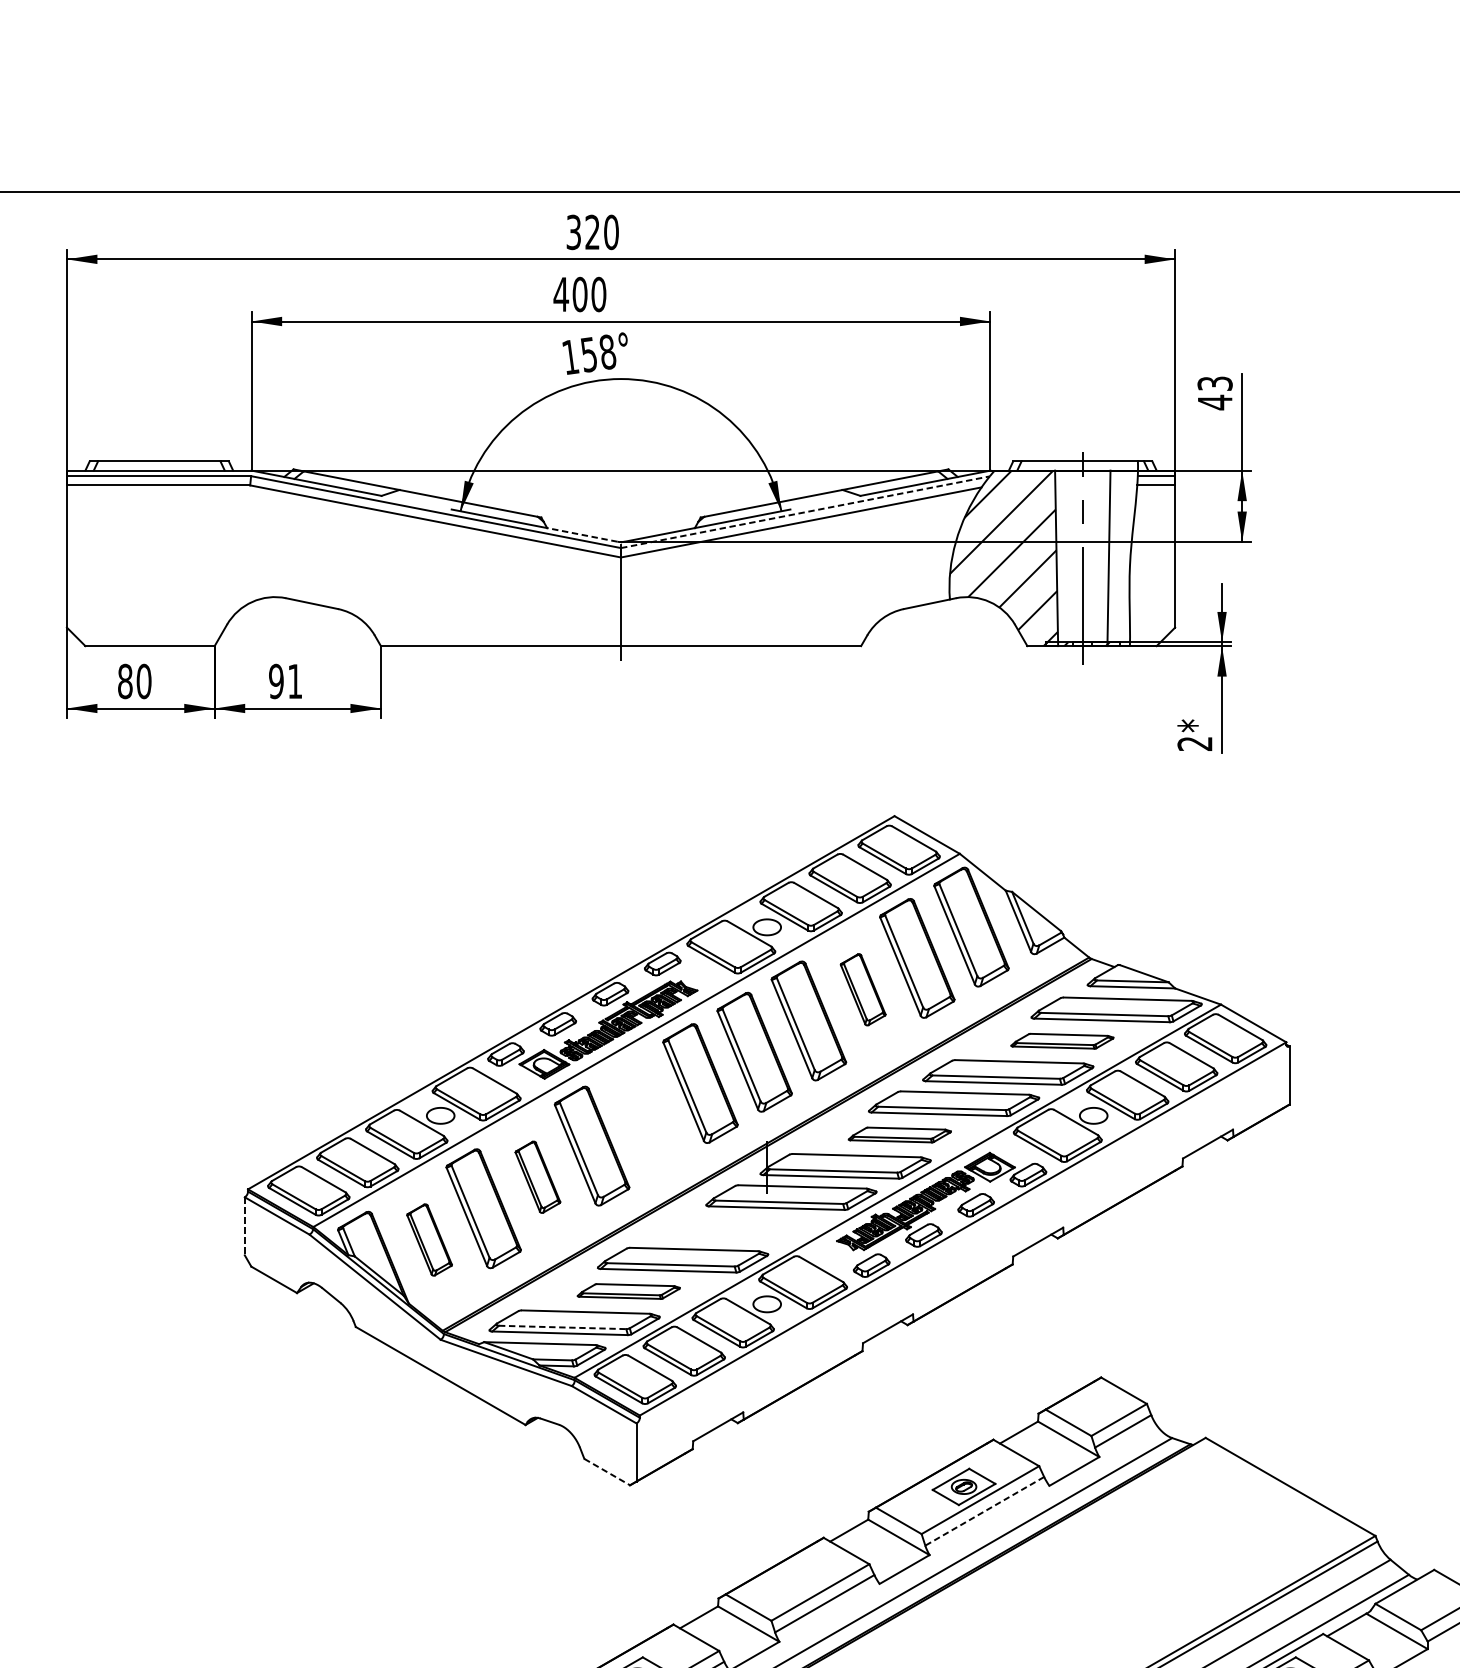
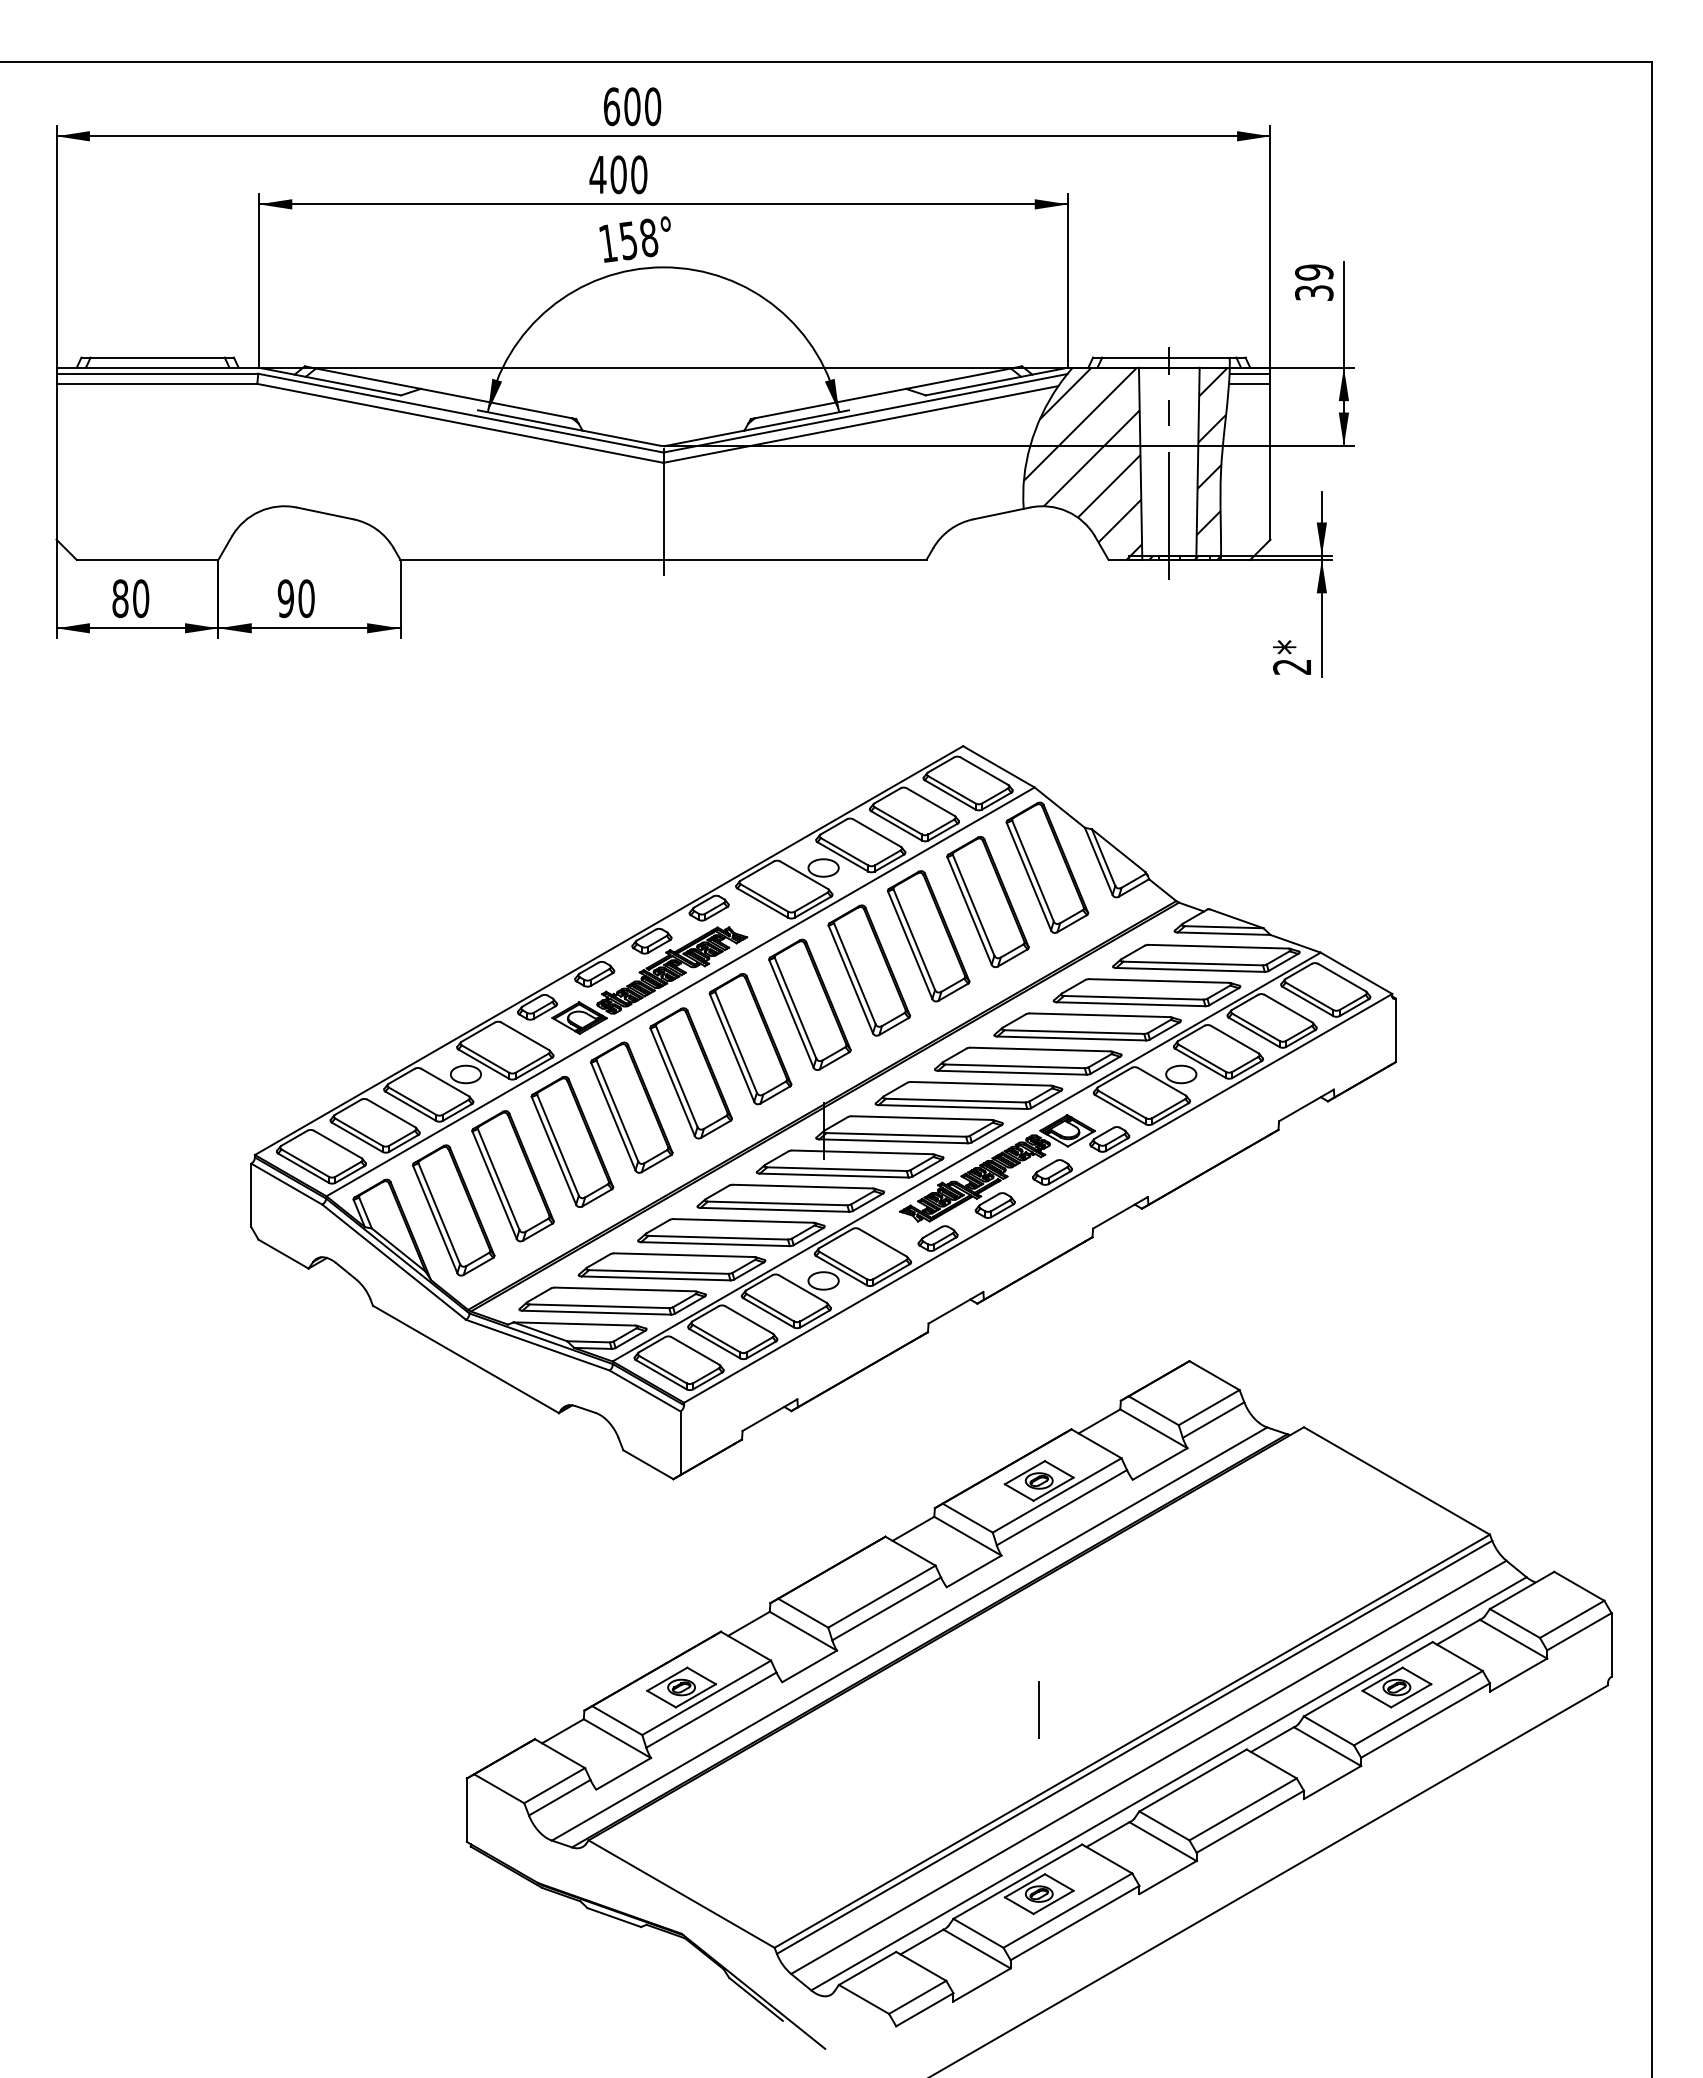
text: (582, 232) -> (621, 106), 320 -> 600
text: (1215, 392) -> (1314, 282), 43 -> 39
line: (805, 512) -> (865, 413), dashed -> solid
line: (581, 535) -> (620, 438), dashed -> solid
hatch: (1121, 558) -> (1211, 463), added
text: (295, 681) -> (306, 598), 91 -> 90
part: (862, 989) -> (928, 936), size x1.67
part: (1061, 1041) -> (1146, 992), size x1.67
part: (645, 1114) -> (690, 1073), added
part: (899, 1135) -> (968, 1095), size x1.67
part: (537, 1177) -> (572, 1141), size x1.67
line: (244, 1226) -> (251, 1195), dashed -> solid
part: (736, 1228) -> (790, 1197), added
part: (429, 1240) -> (453, 1210), size x1.67
part: (628, 1291) -> (671, 1266), size x1.67
line: (562, 1327) -> (599, 1306), dashed -> solid
line: (607, 1471) -> (648, 1464), dashed -> solid
line: (984, 1511) -> (1061, 1507), dashed -> solid

